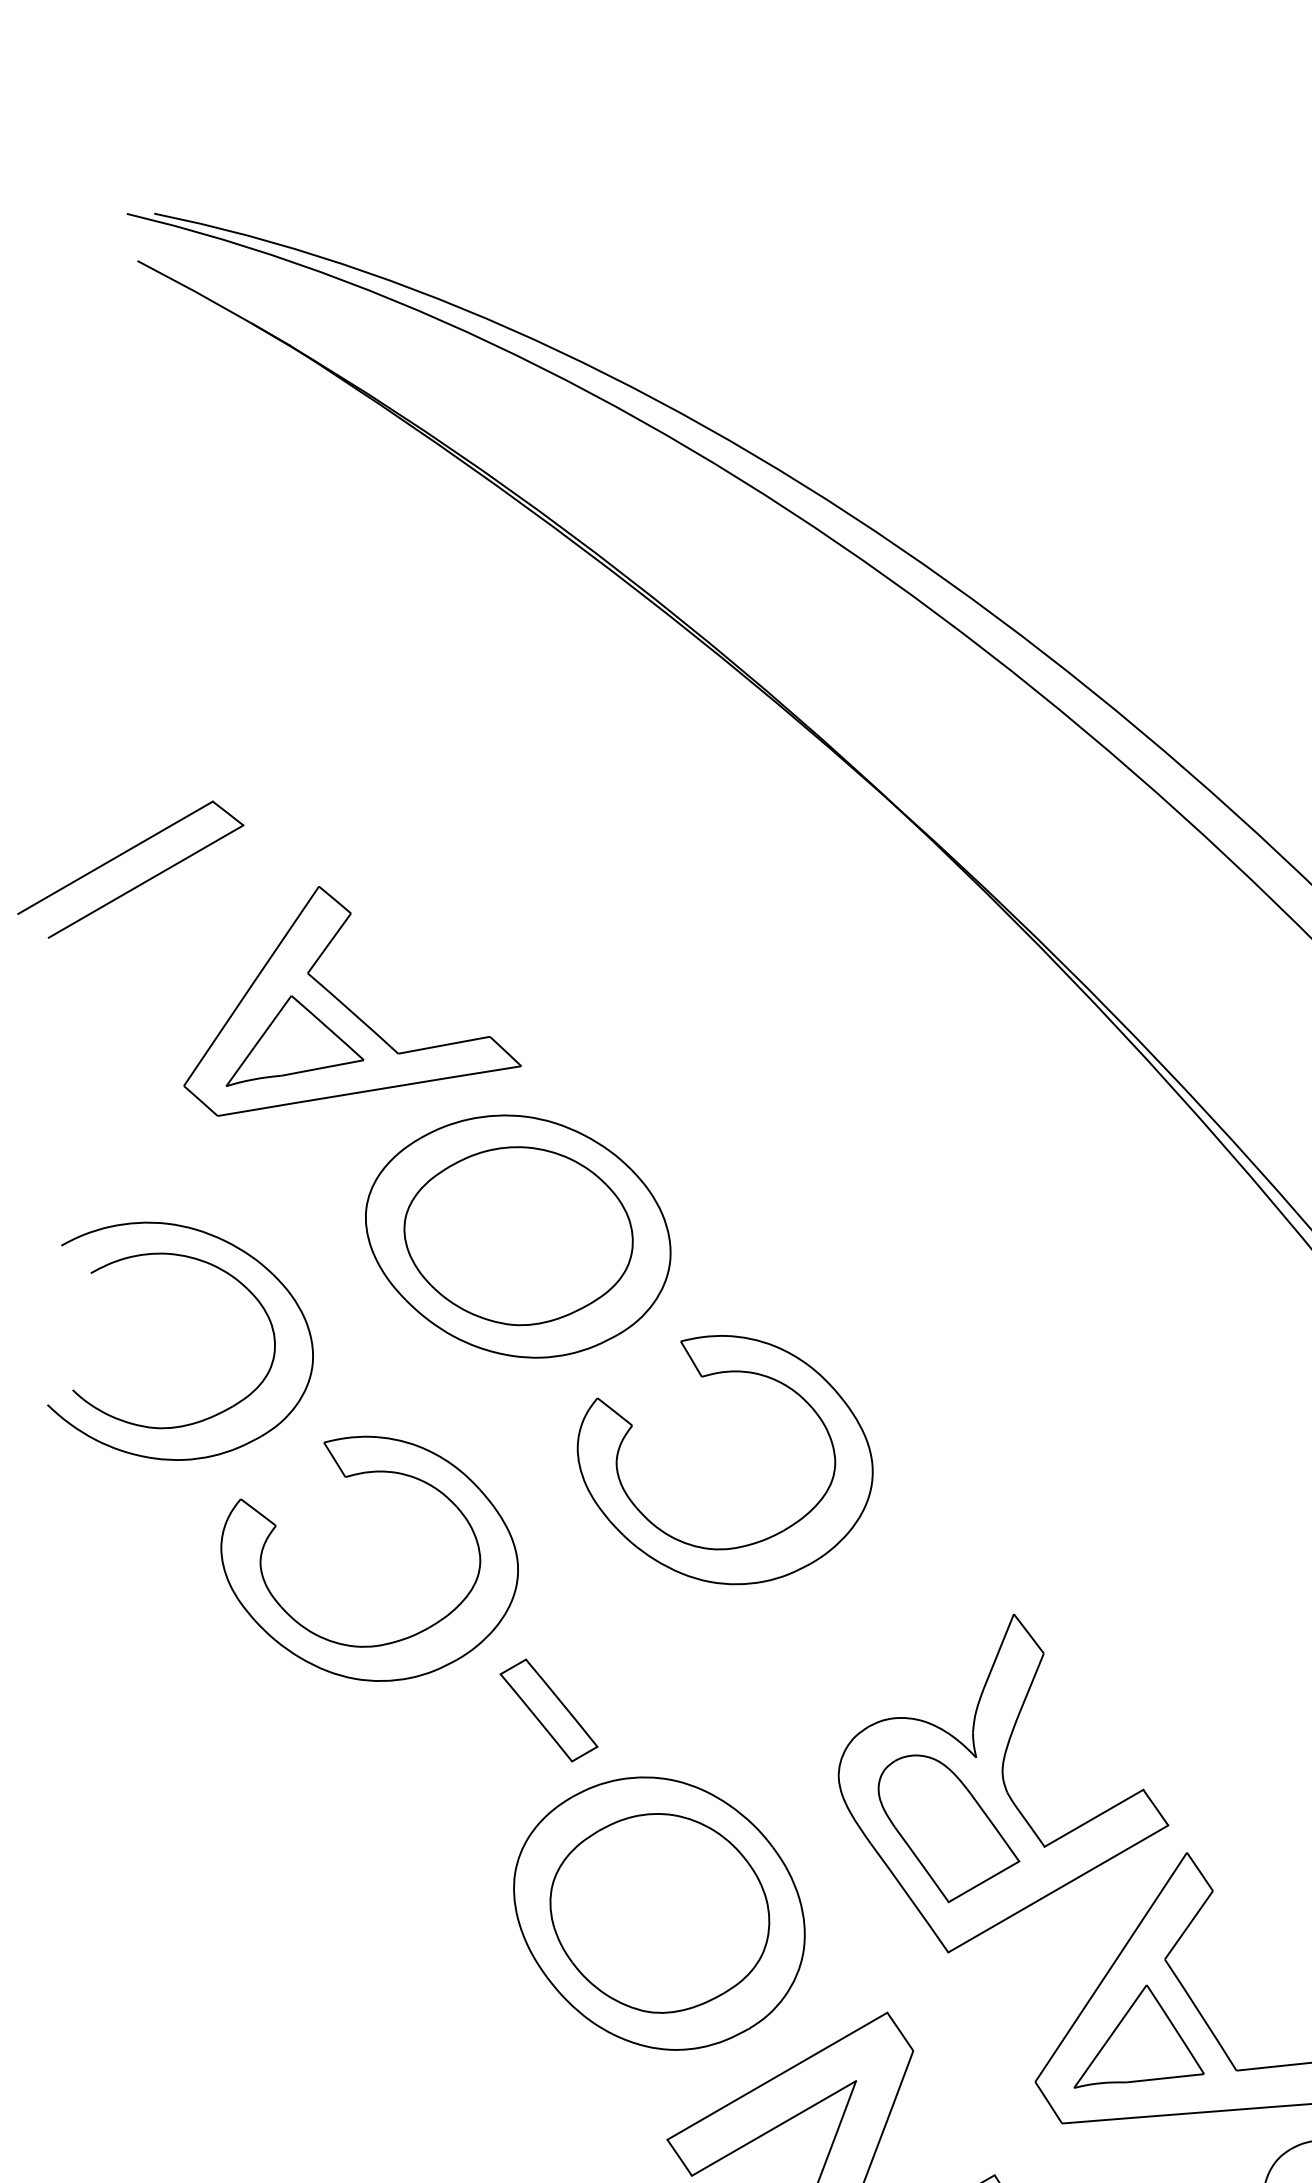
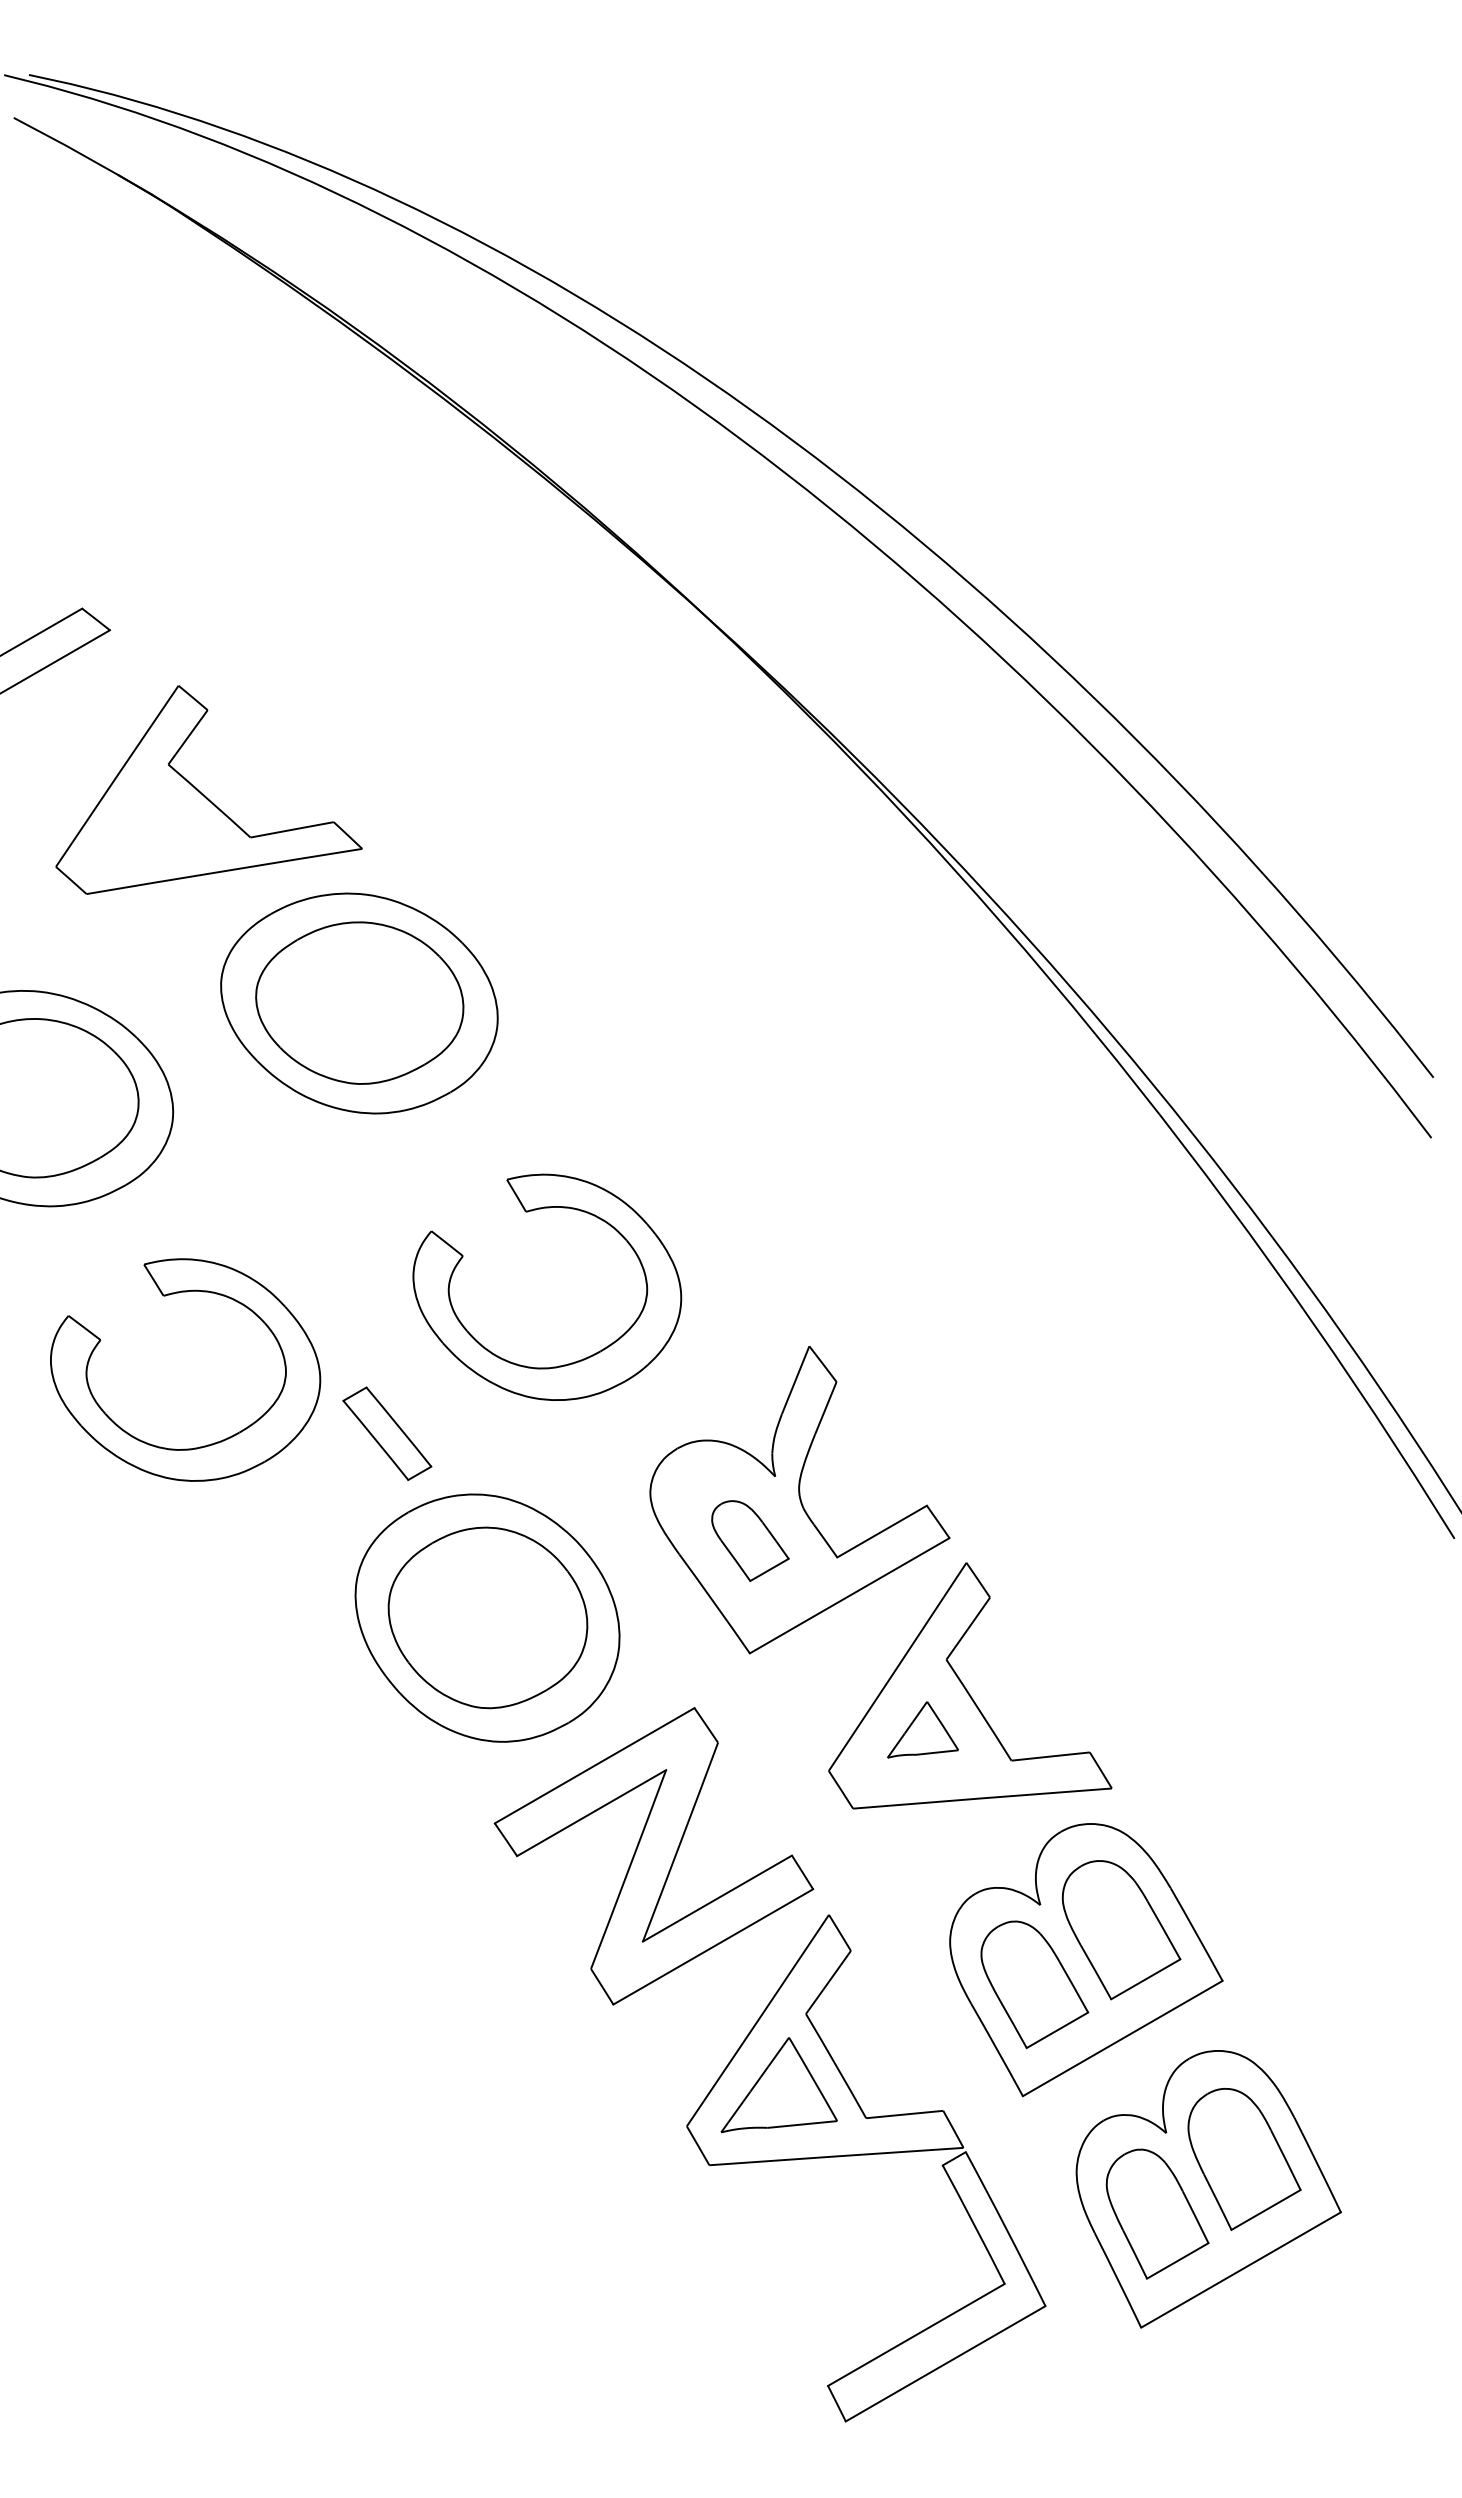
part: (294, 1040) -> (156, 825), removed
part: (704, 1377) -> (528, 1212), moved
part: (347, 1477) -> (165, 1296), moved
part: (949, 1828) -> (750, 1540), size x0.6
part: (1138, 2036) -> (922, 1729), size x0.6

